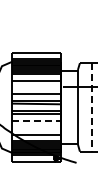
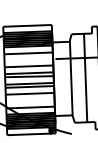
line: (92, 107) -> (85, 78), dashed -> solid
line: (36, 121) -> (30, 94), dashed -> solid

